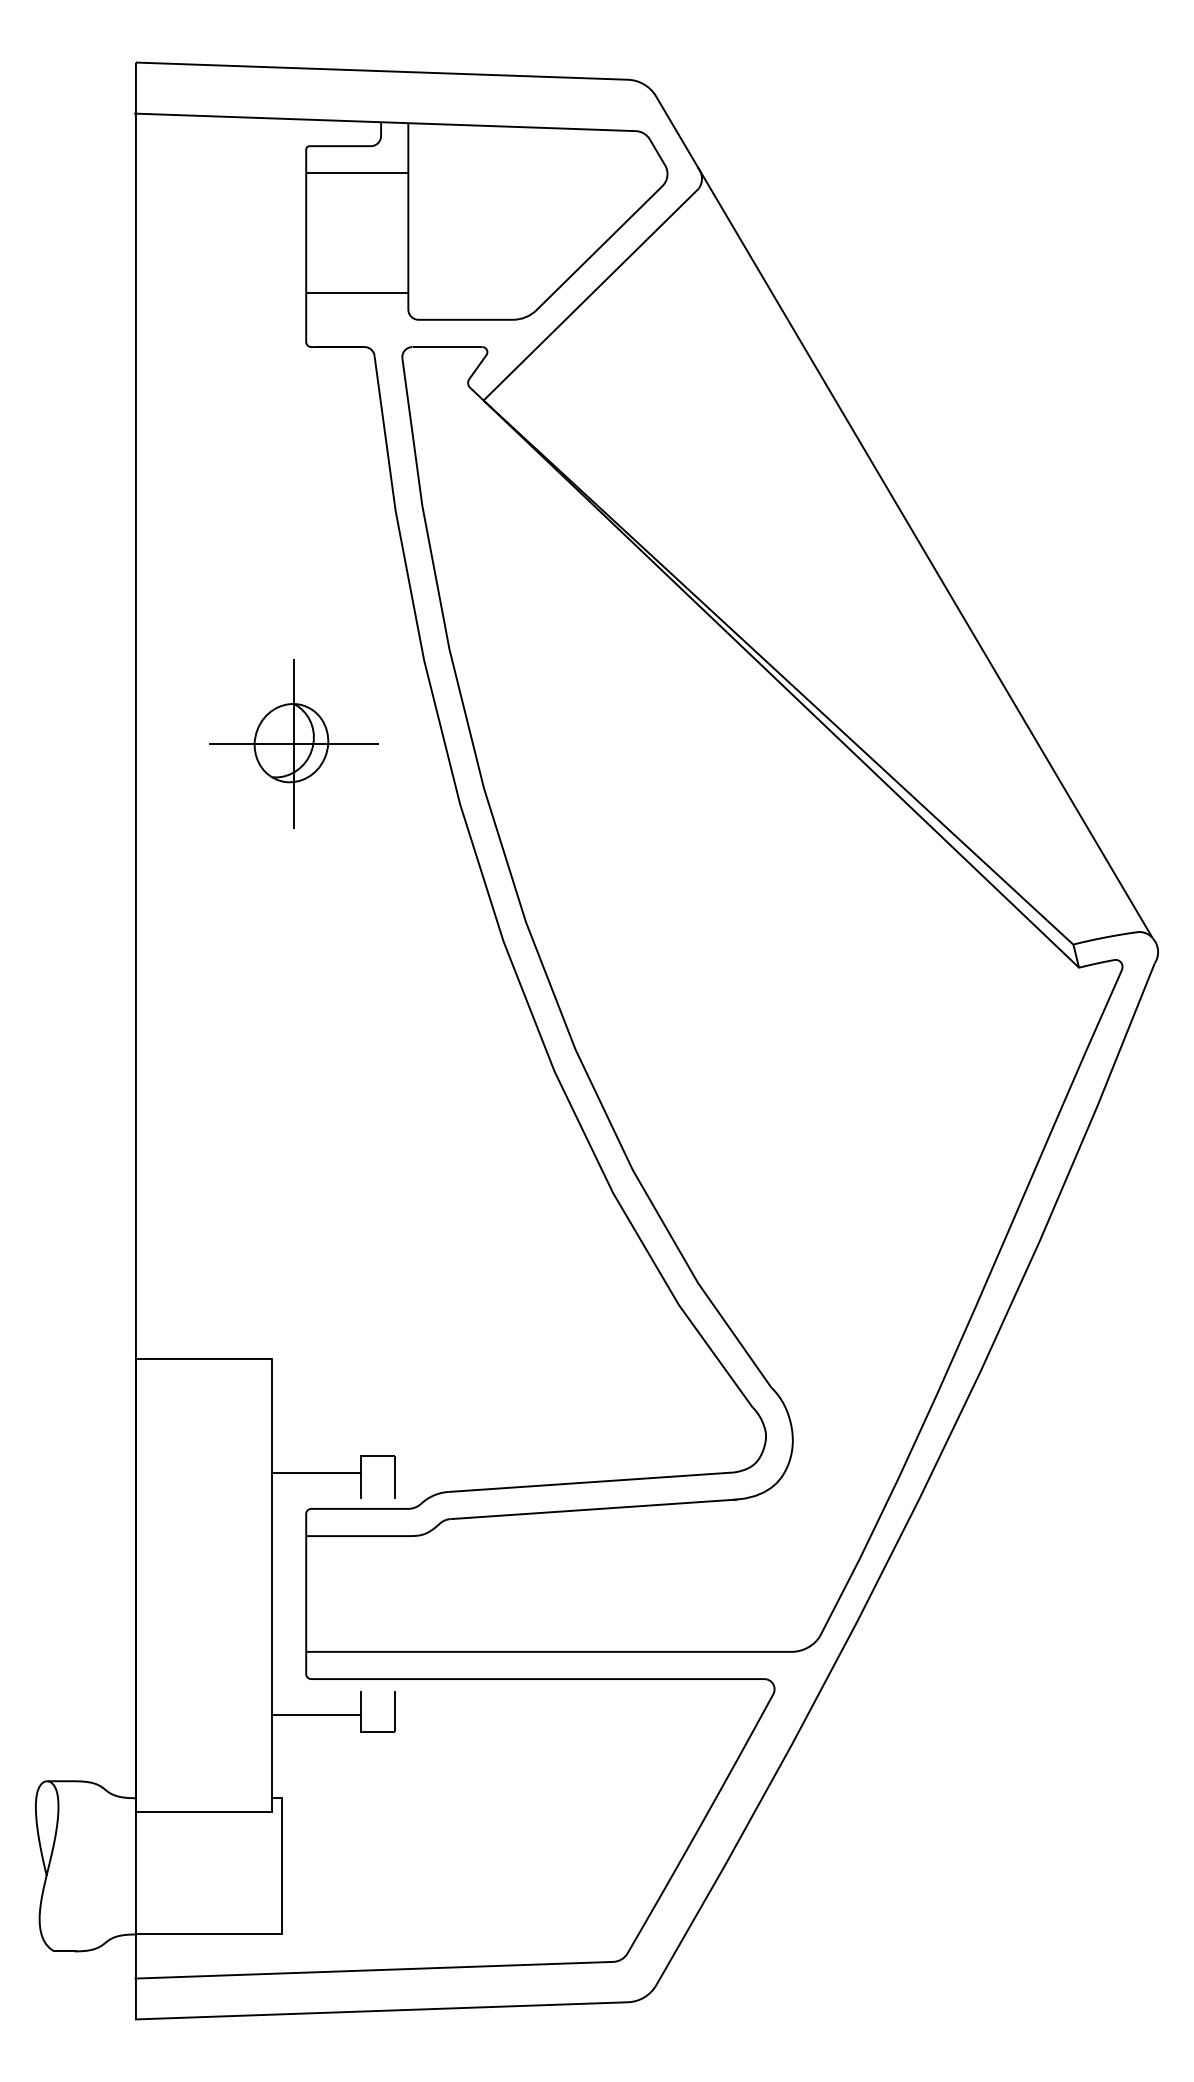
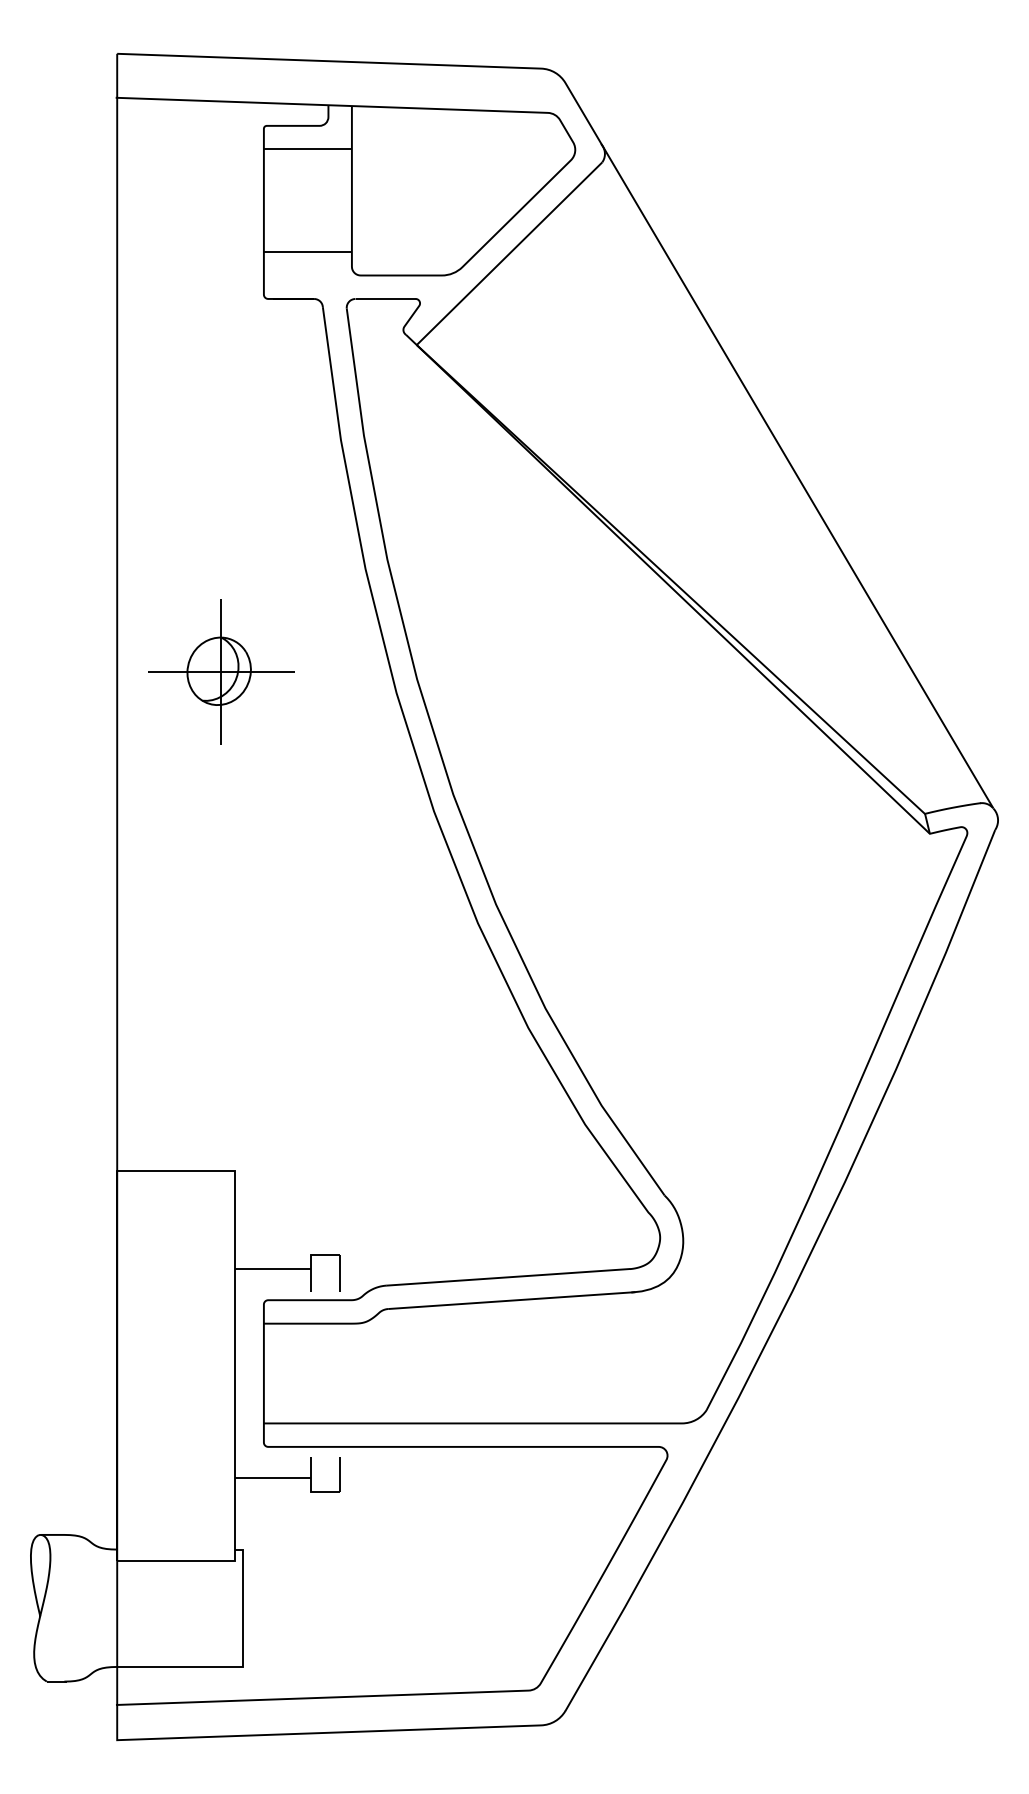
part: (294, 743) -> (221, 671), moved

